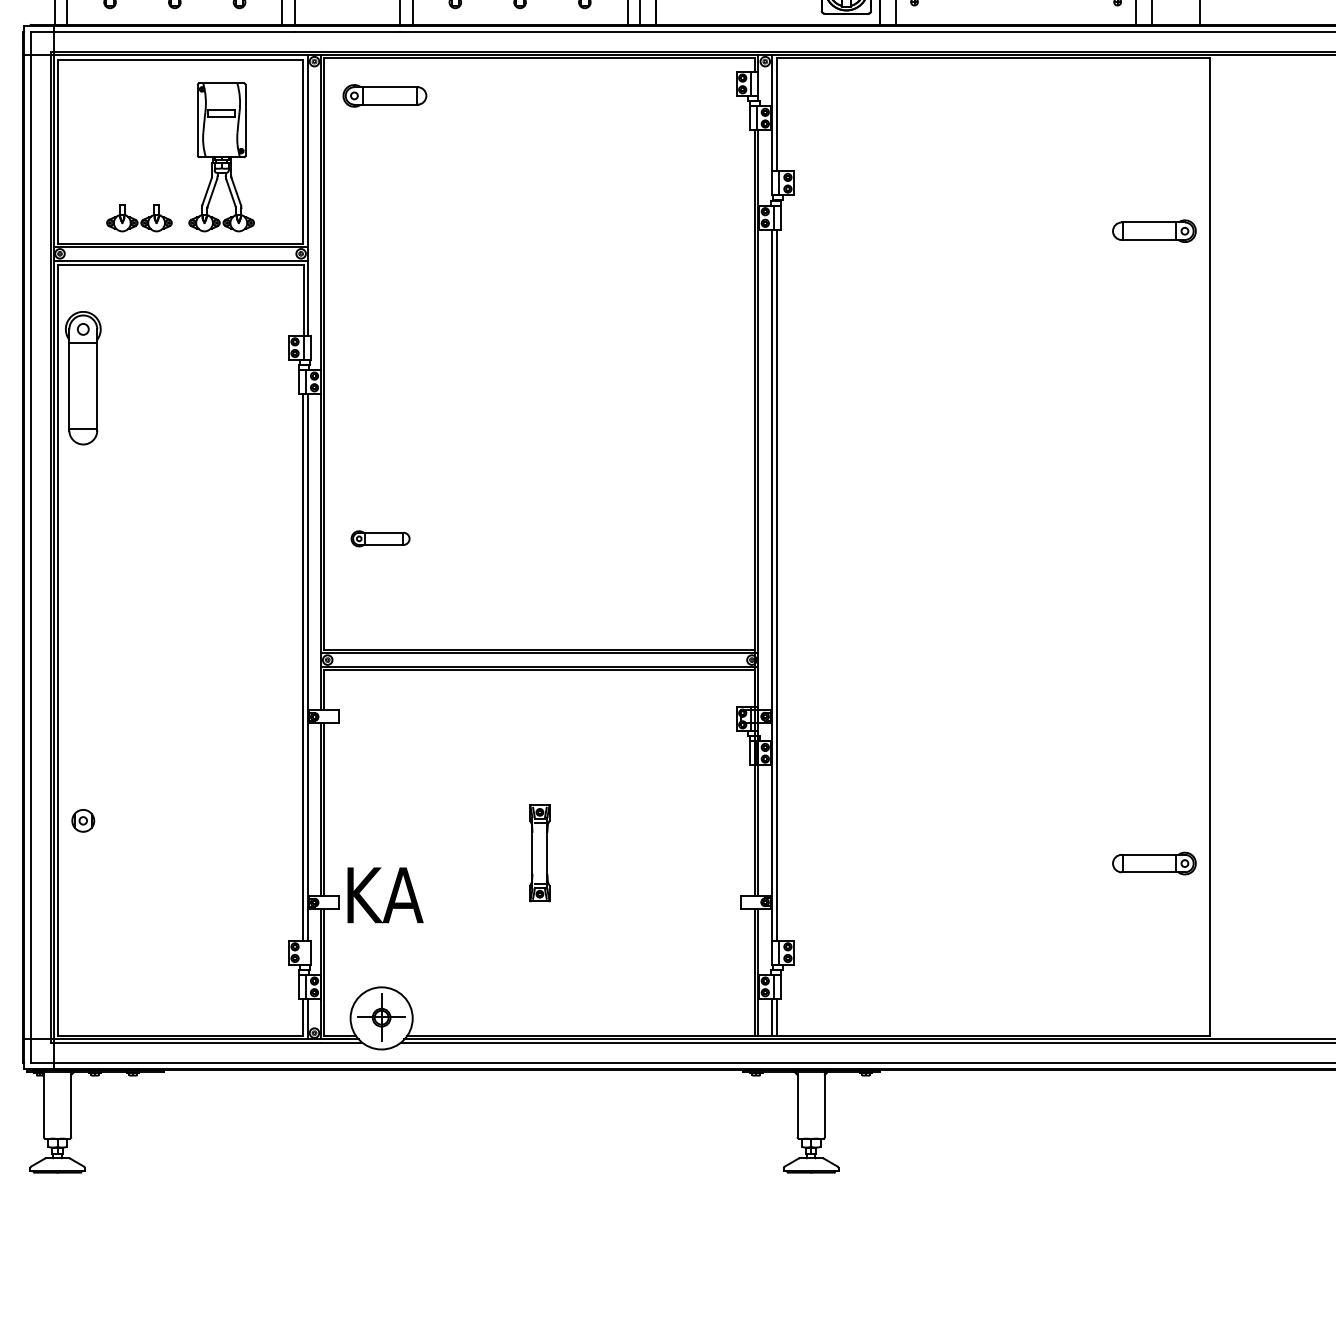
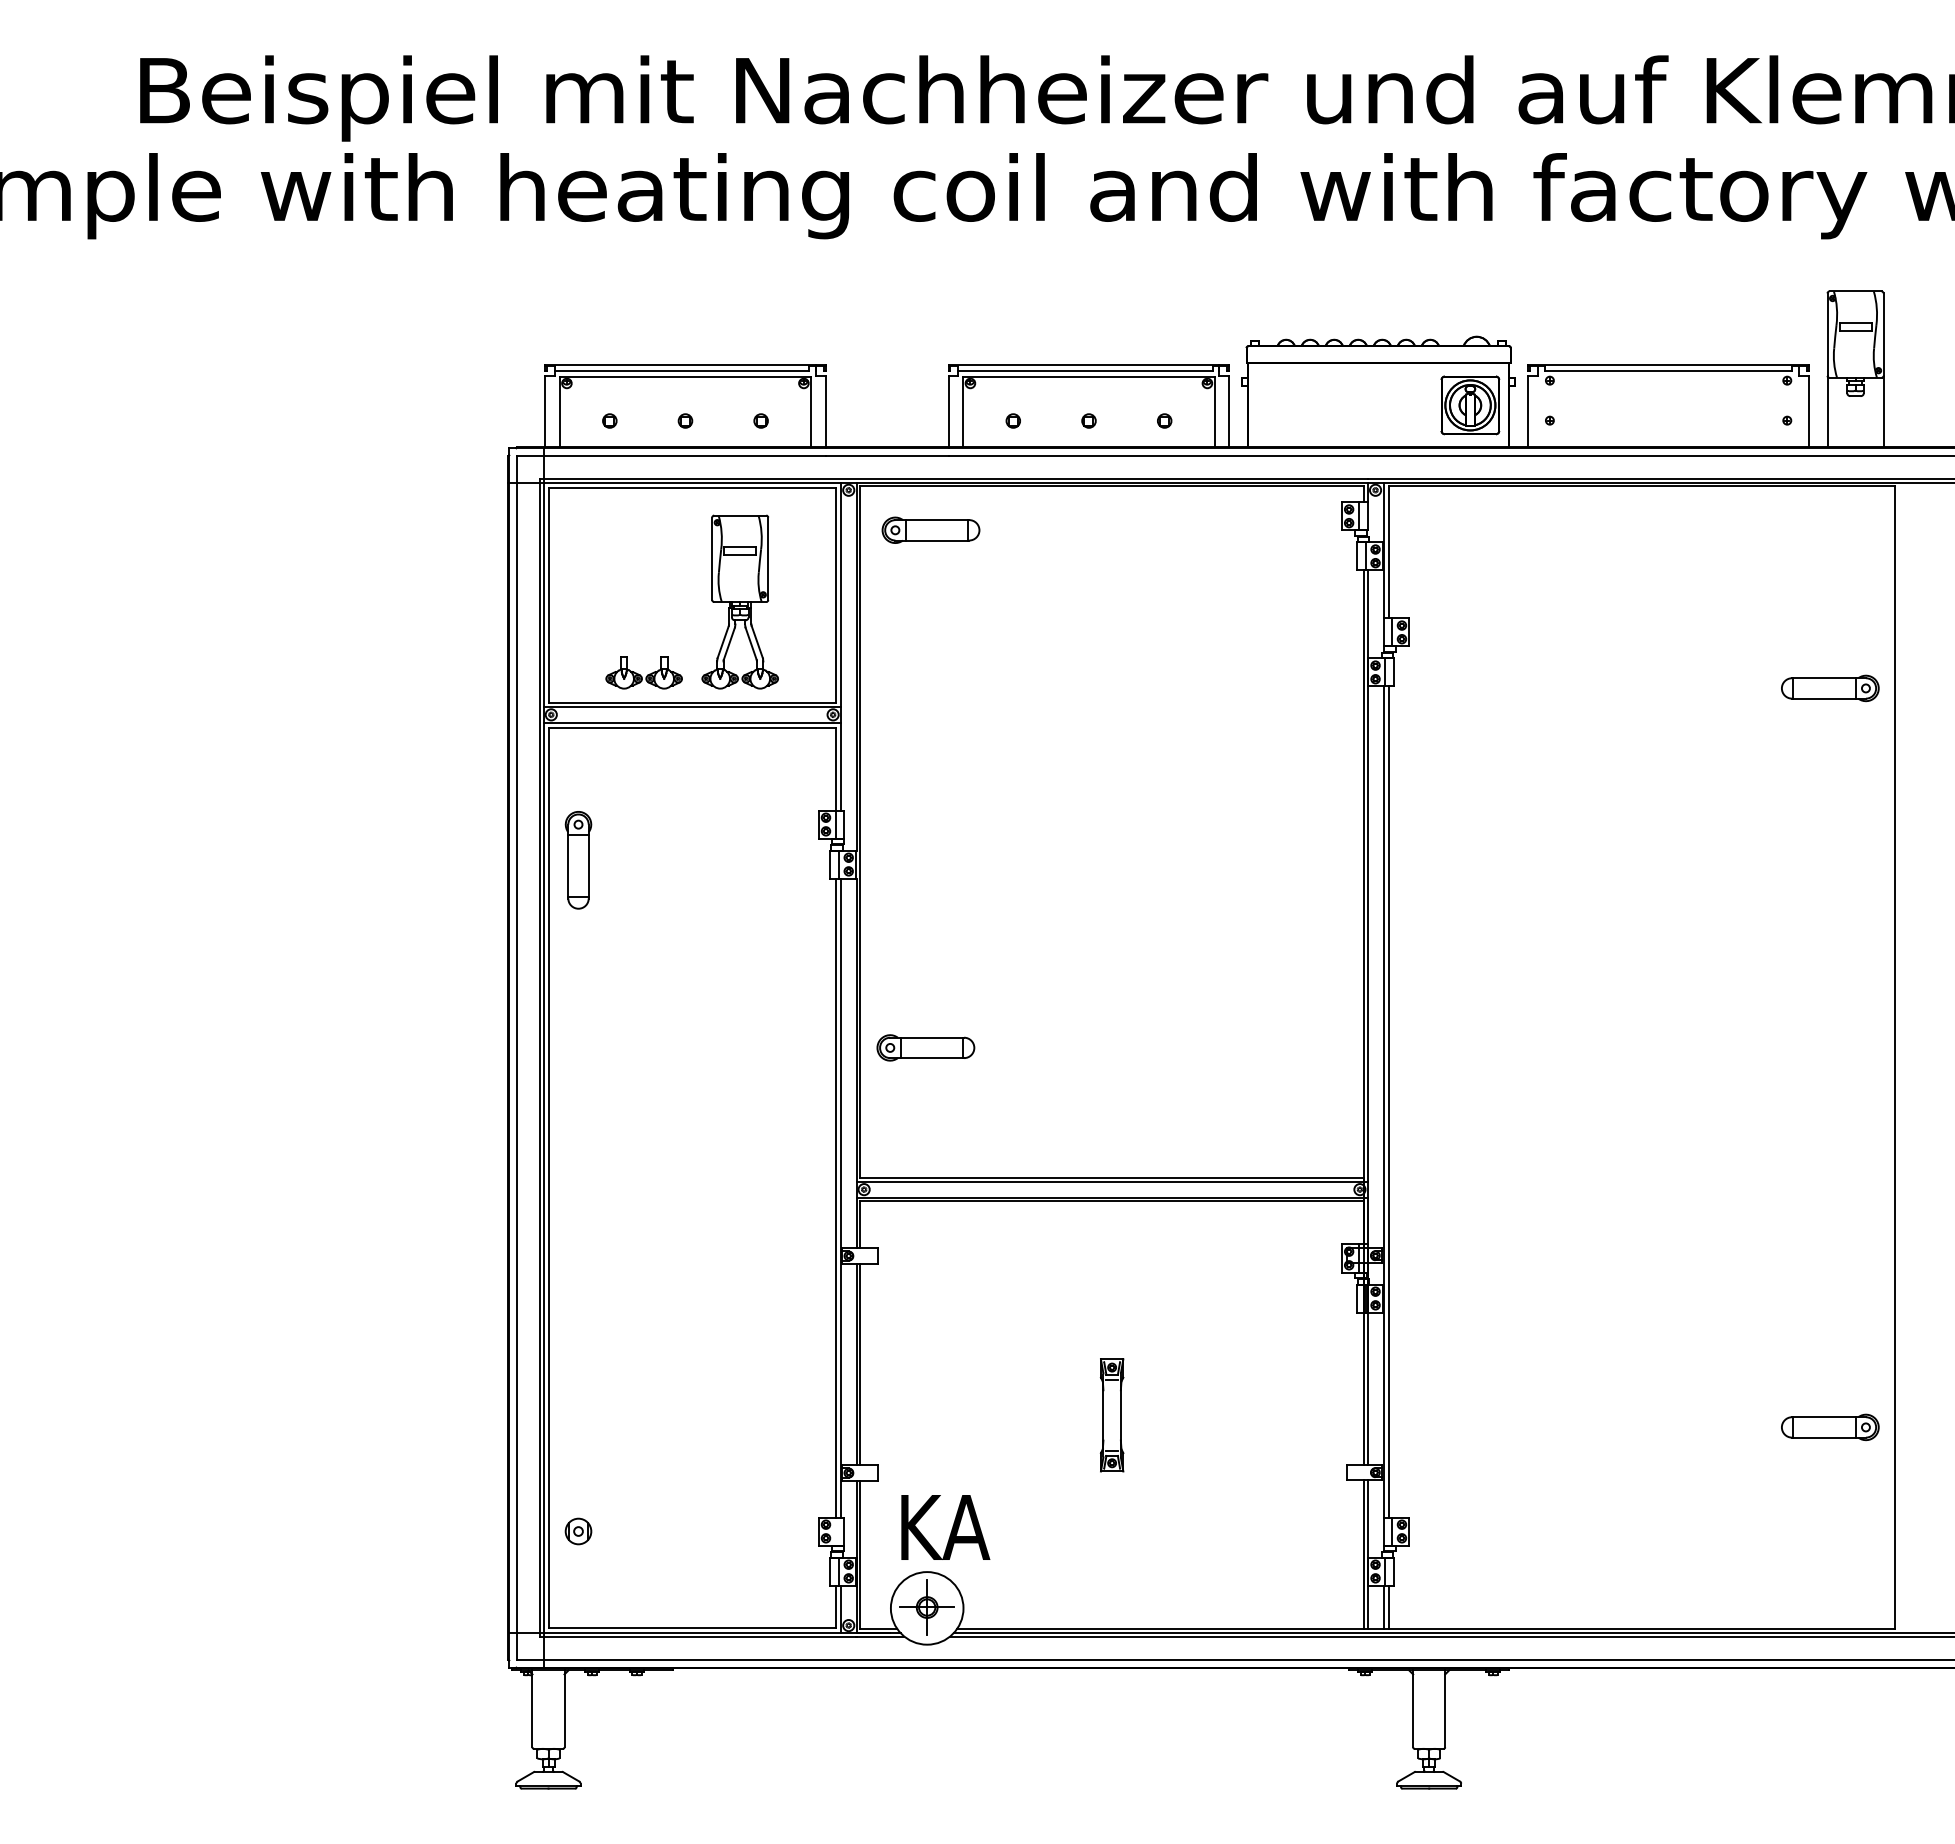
part: (83, 378) -> (578, 860), size x0.62
part: (380, 538) -> (925, 1047), size x1.43
part: (83, 820) -> (578, 1531), moved
text: (385, 895) -> (945, 1527), moved

